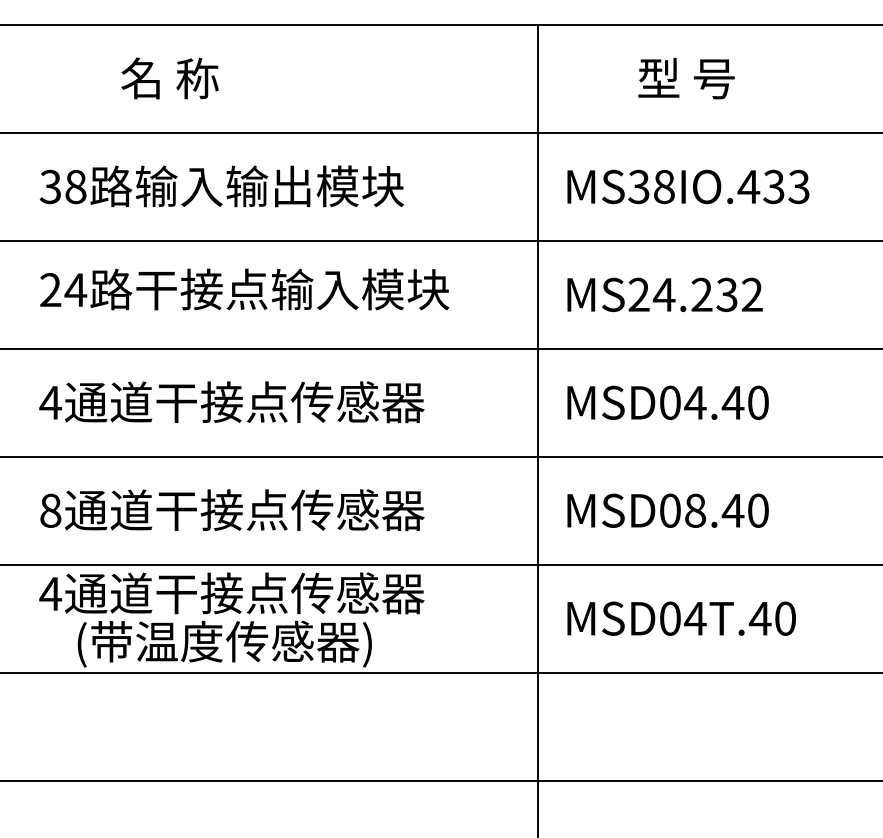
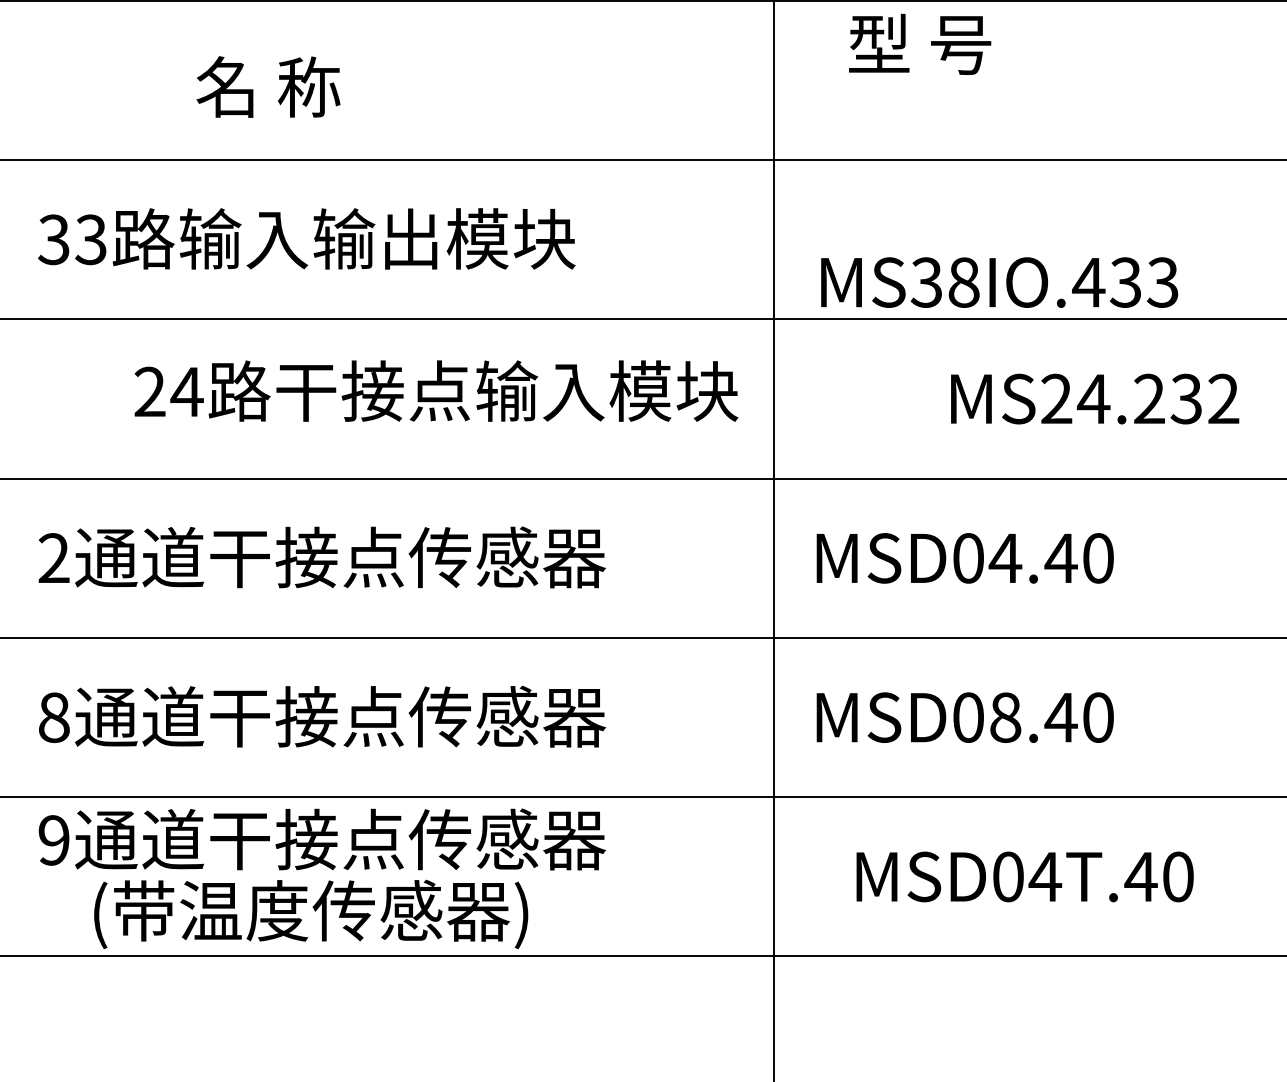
text: (169, 78) -> (267, 87), moved
text: (686, 78) -> (920, 44), moved
text: (75, 186) -> (90, 239), 38 -> 33
text: (688, 186) -> (999, 281), moved
text: (244, 289) -> (436, 391), moved
text: (664, 294) -> (1094, 398), moved
text: (50, 402) -> (53, 557), 4 -> 2
text: (50, 593) -> (53, 839), 4 -> 9
text: (681, 618) -> (1024, 876), moved

